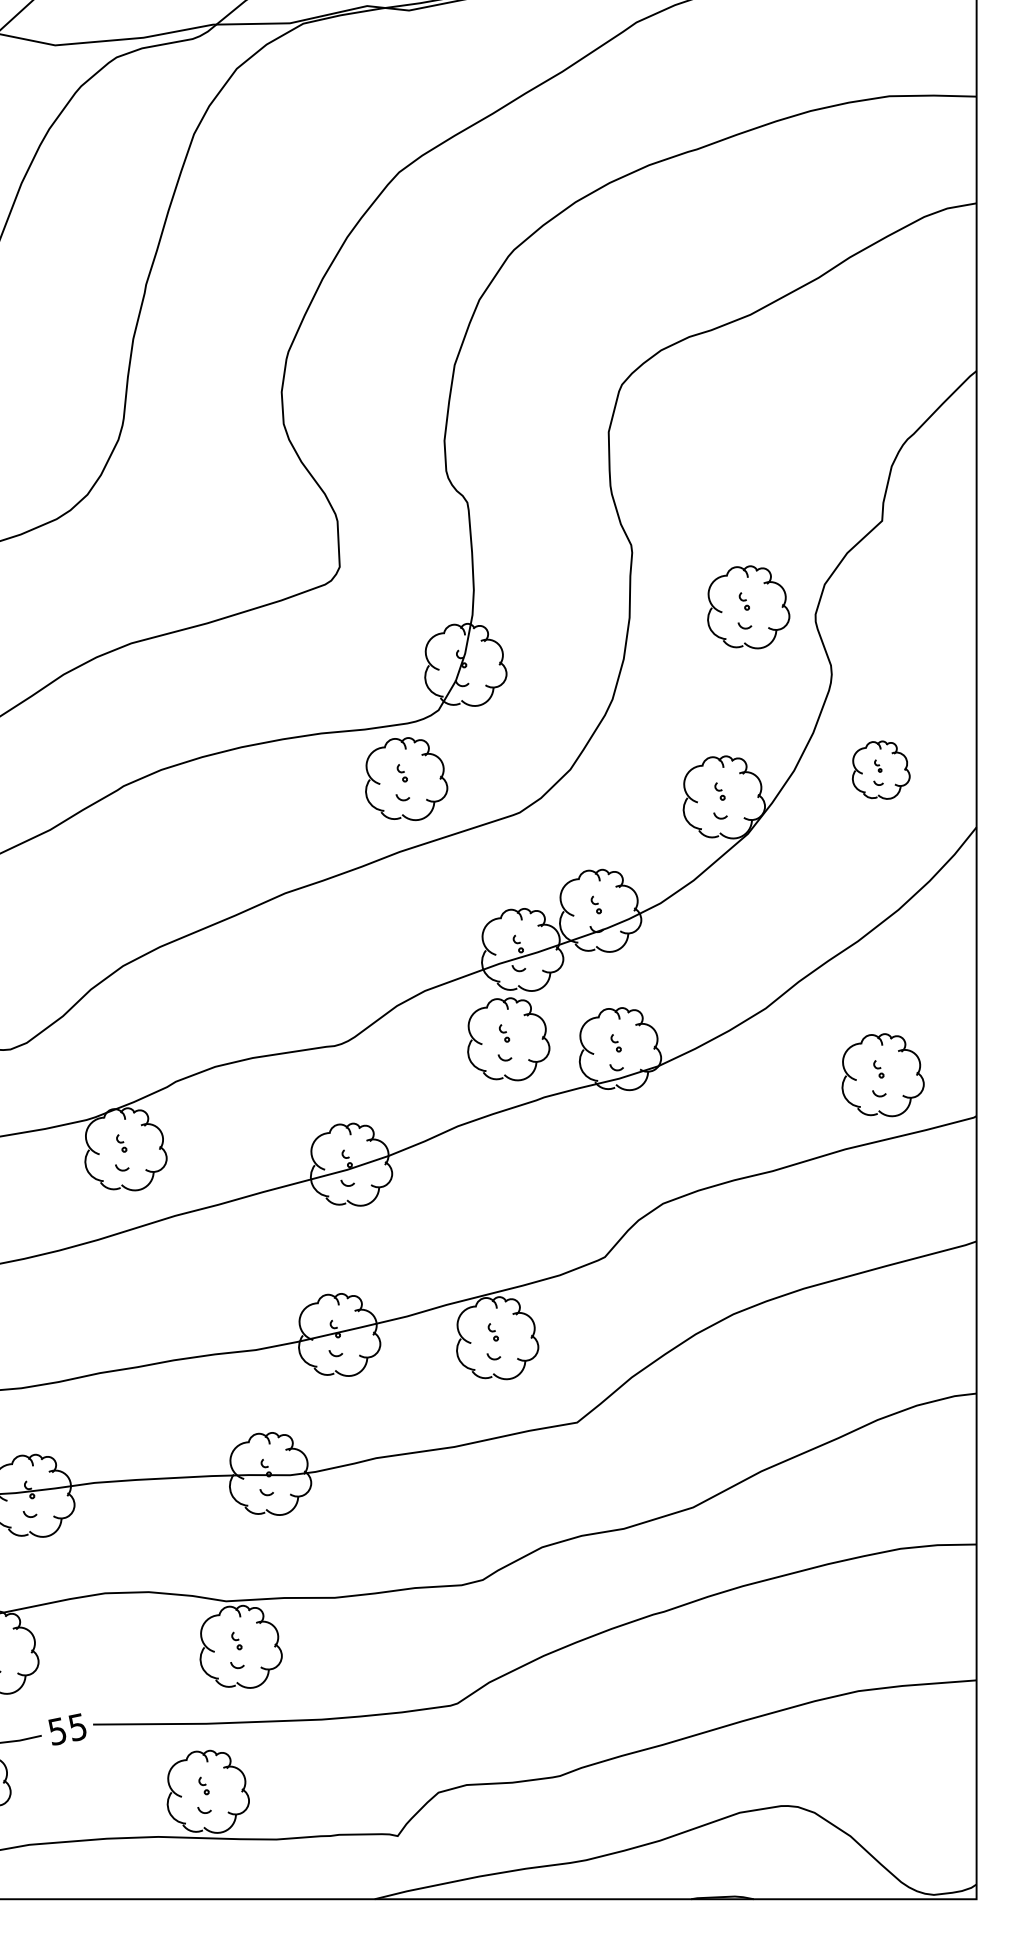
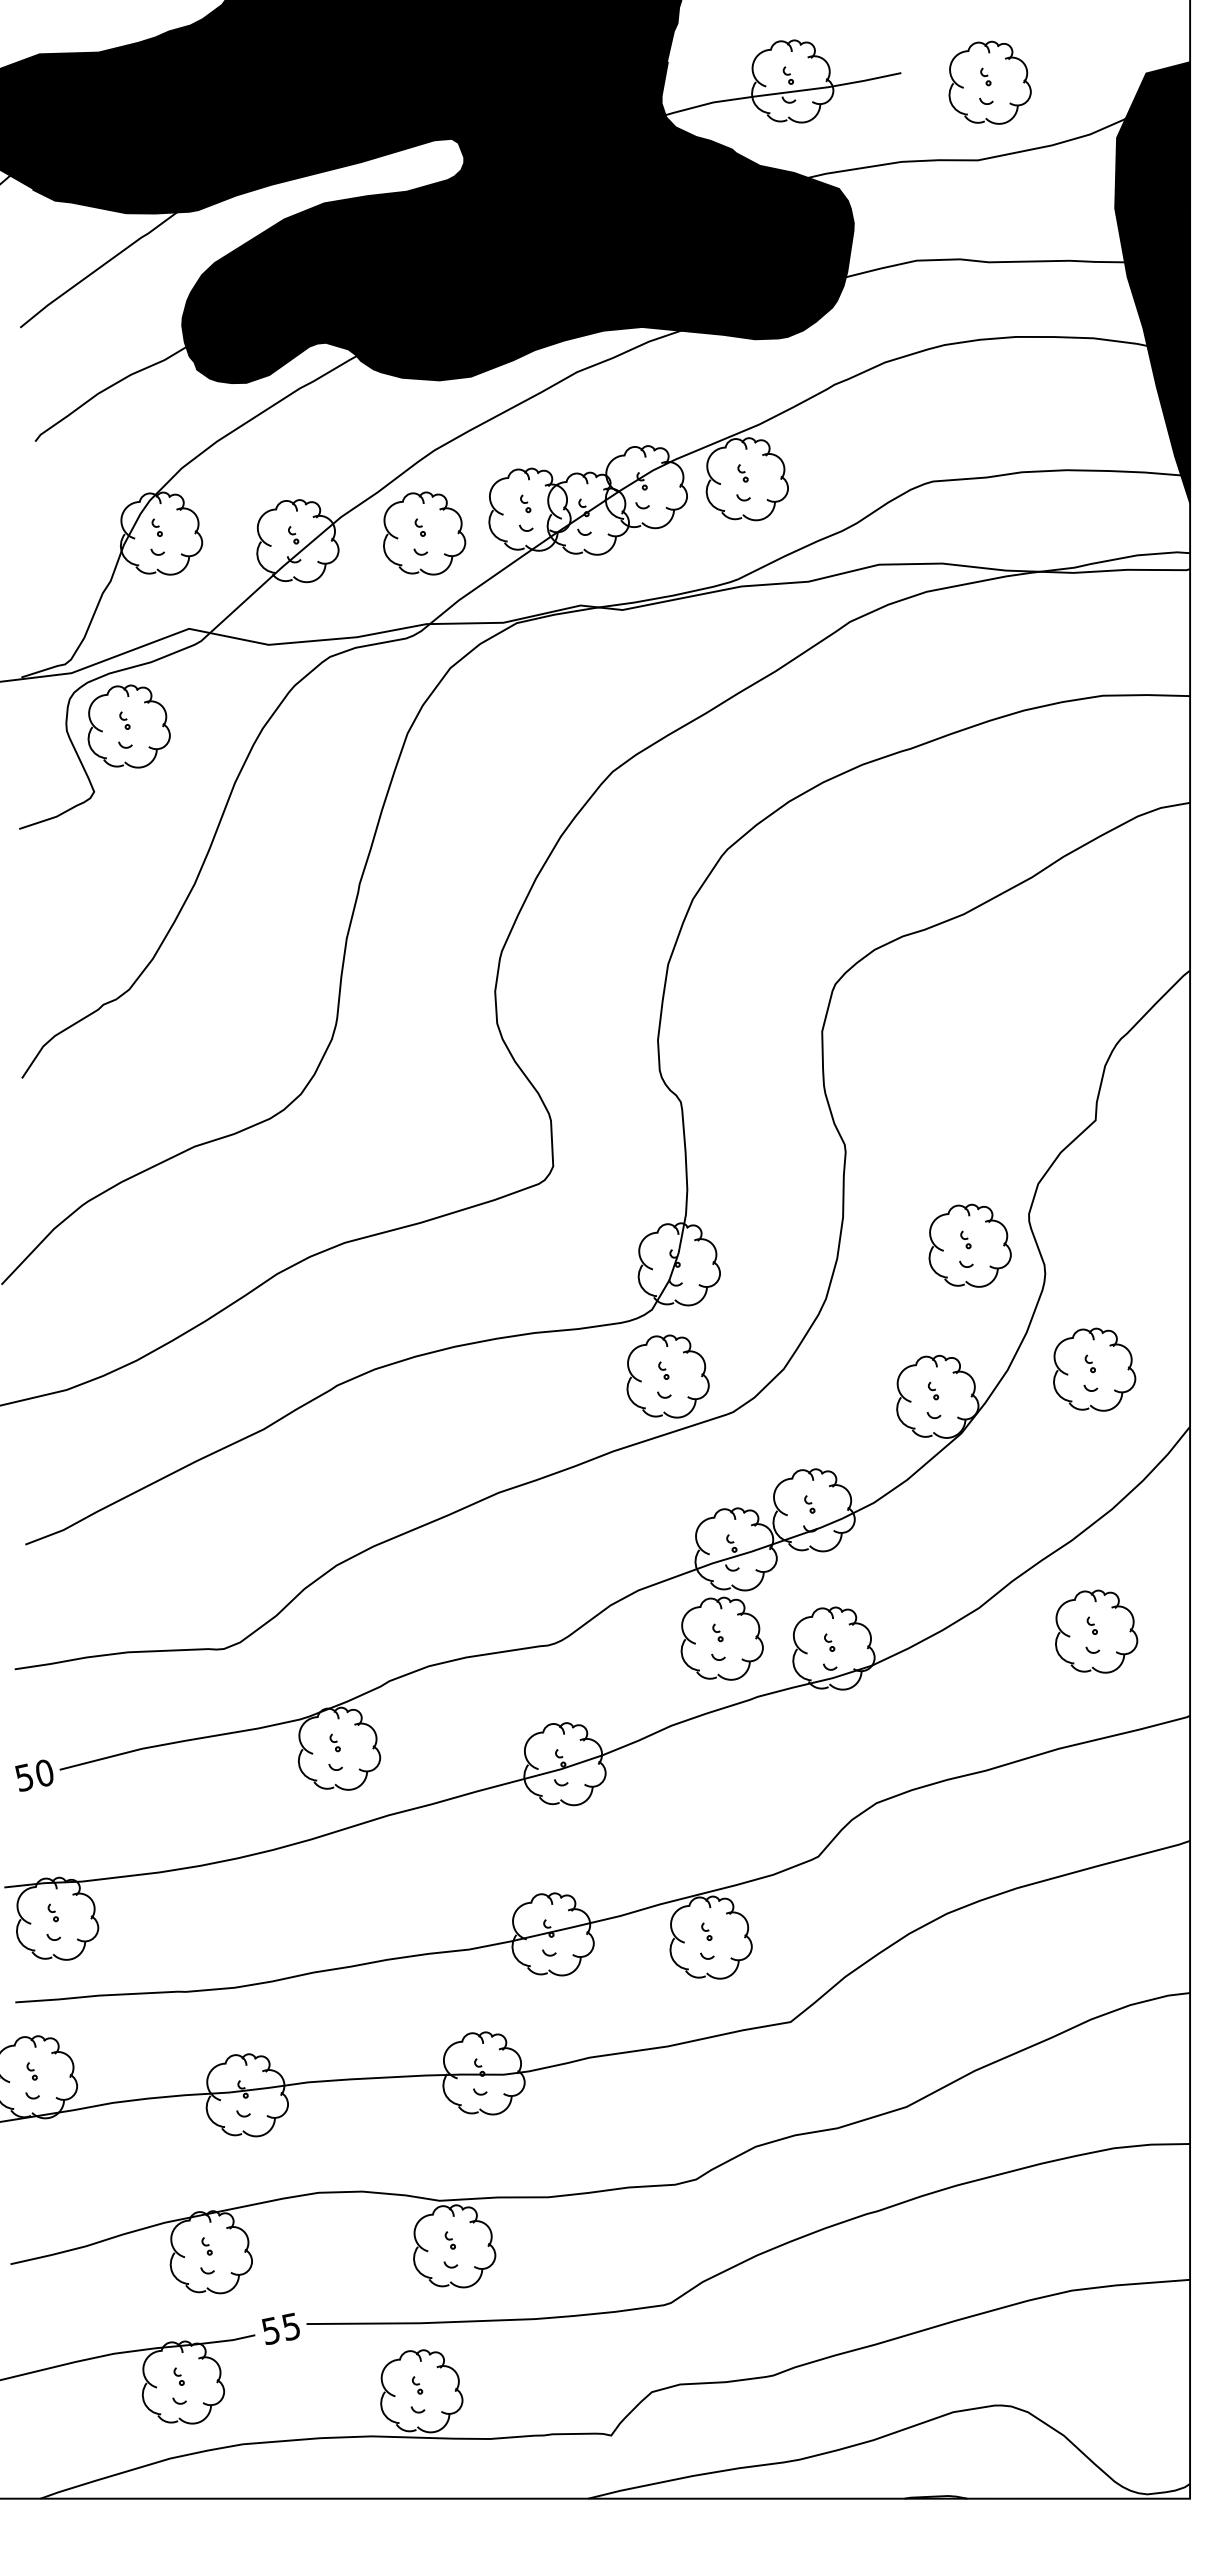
part: (748, 607) -> (969, 1245), moved
part: (881, 770) -> (1094, 1369), size x1.43
part: (406, 779) -> (667, 1376), moved
part: (883, 1075) -> (1096, 1631), moved

